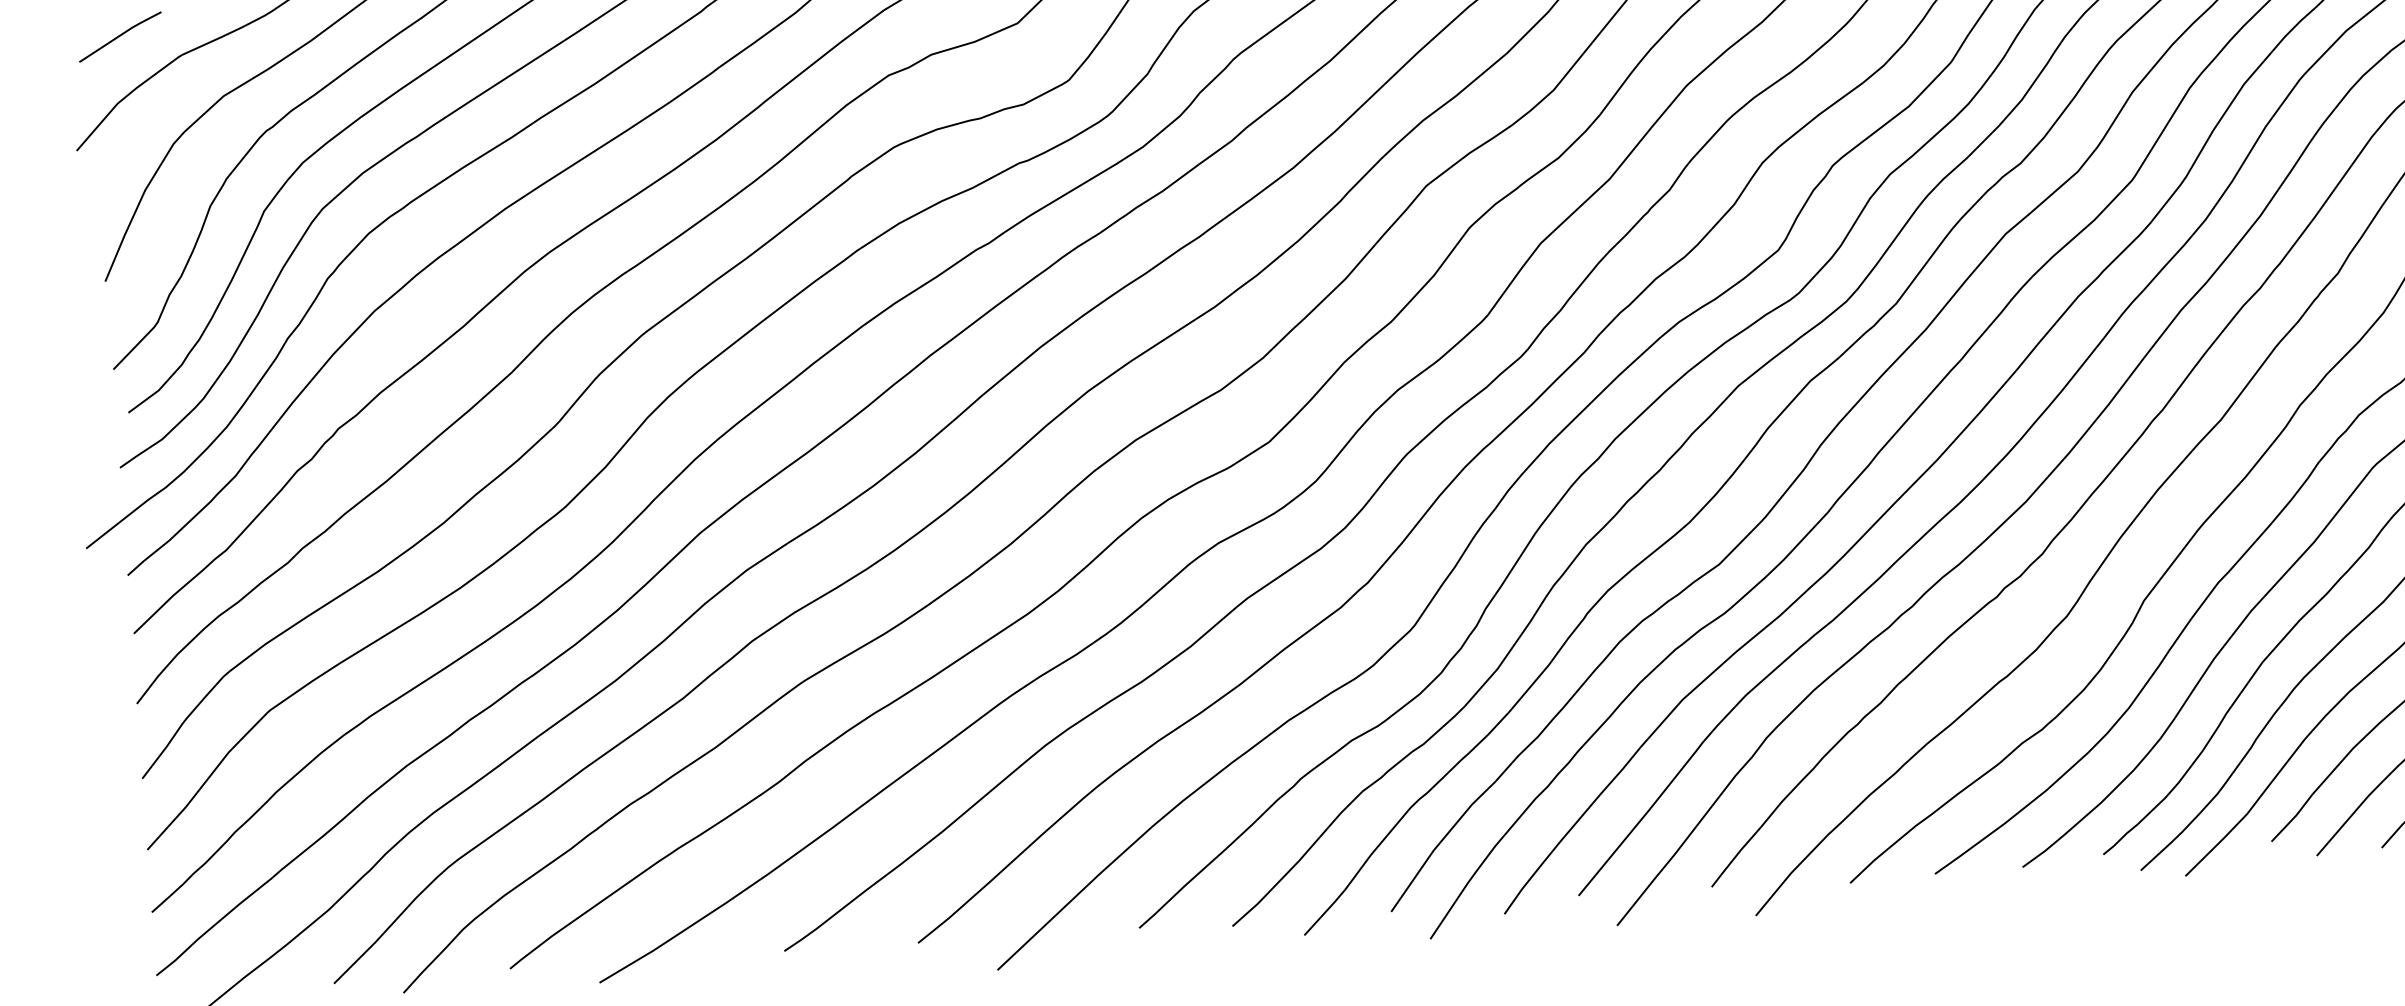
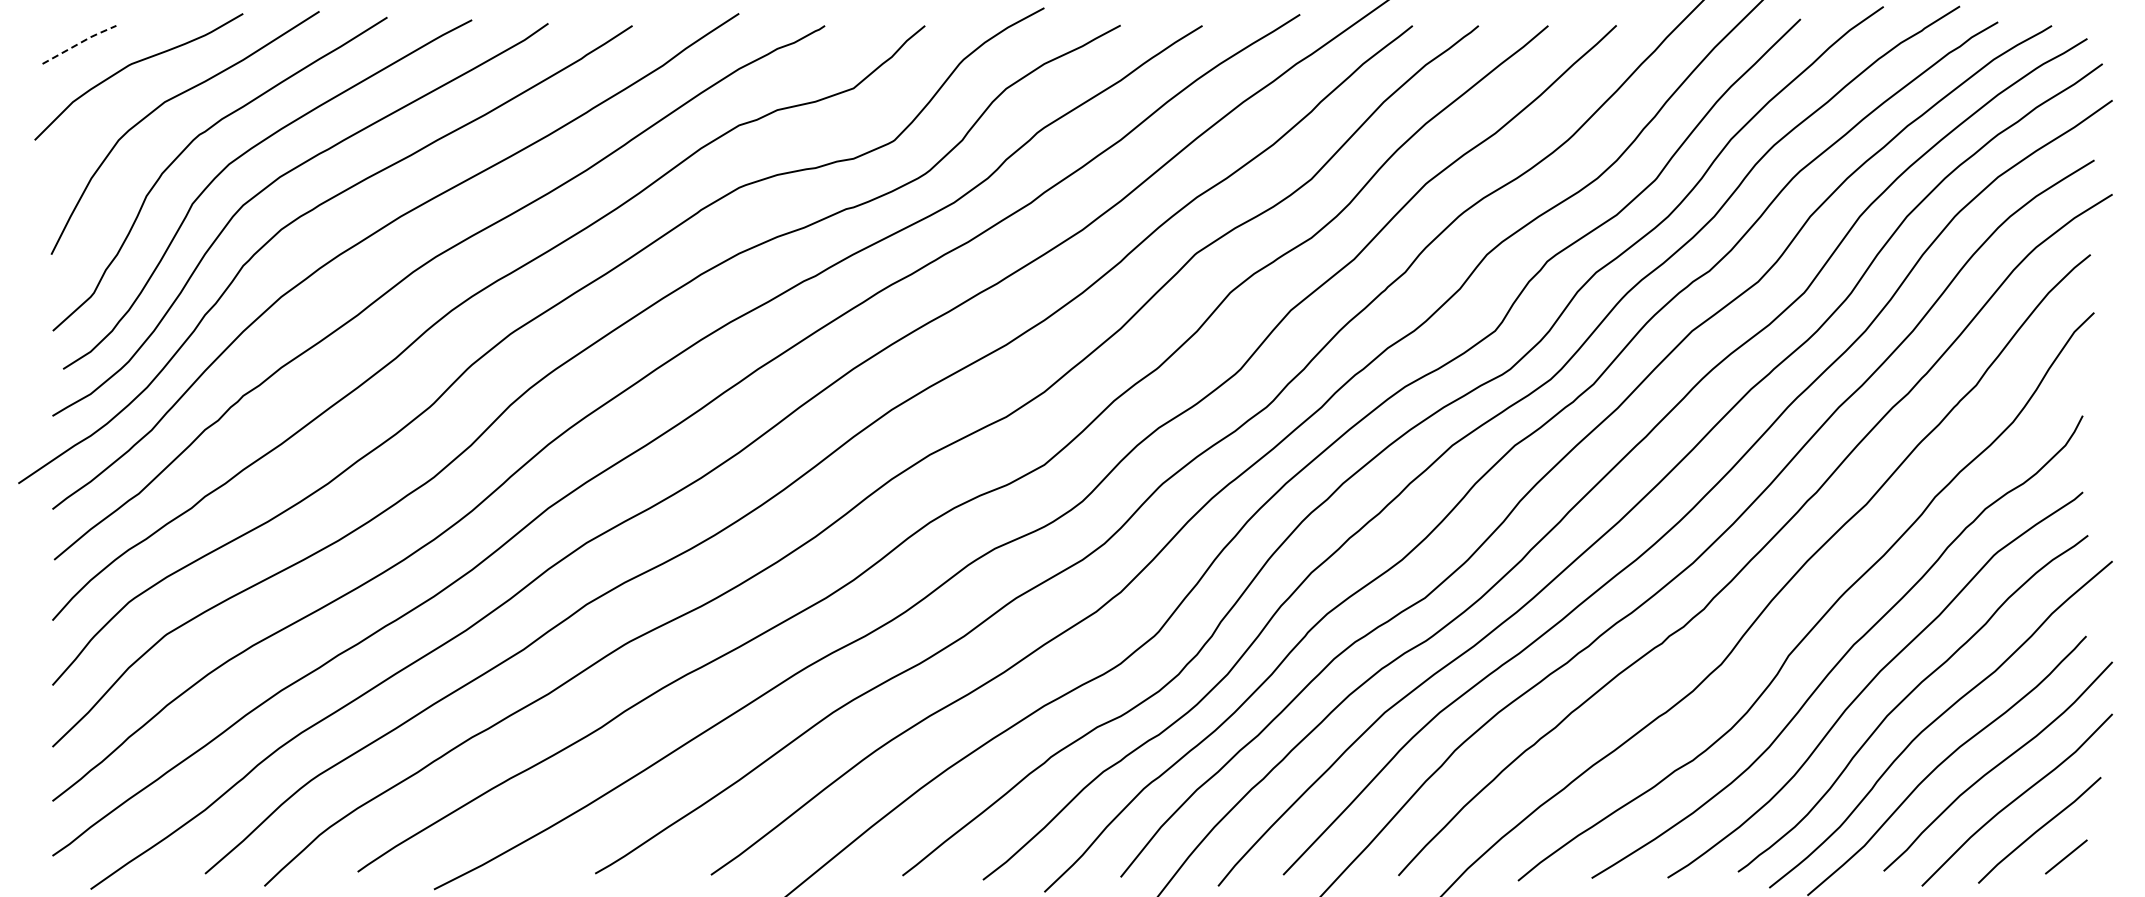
line: (121, 35) -> (80, 43), solid -> dashed

